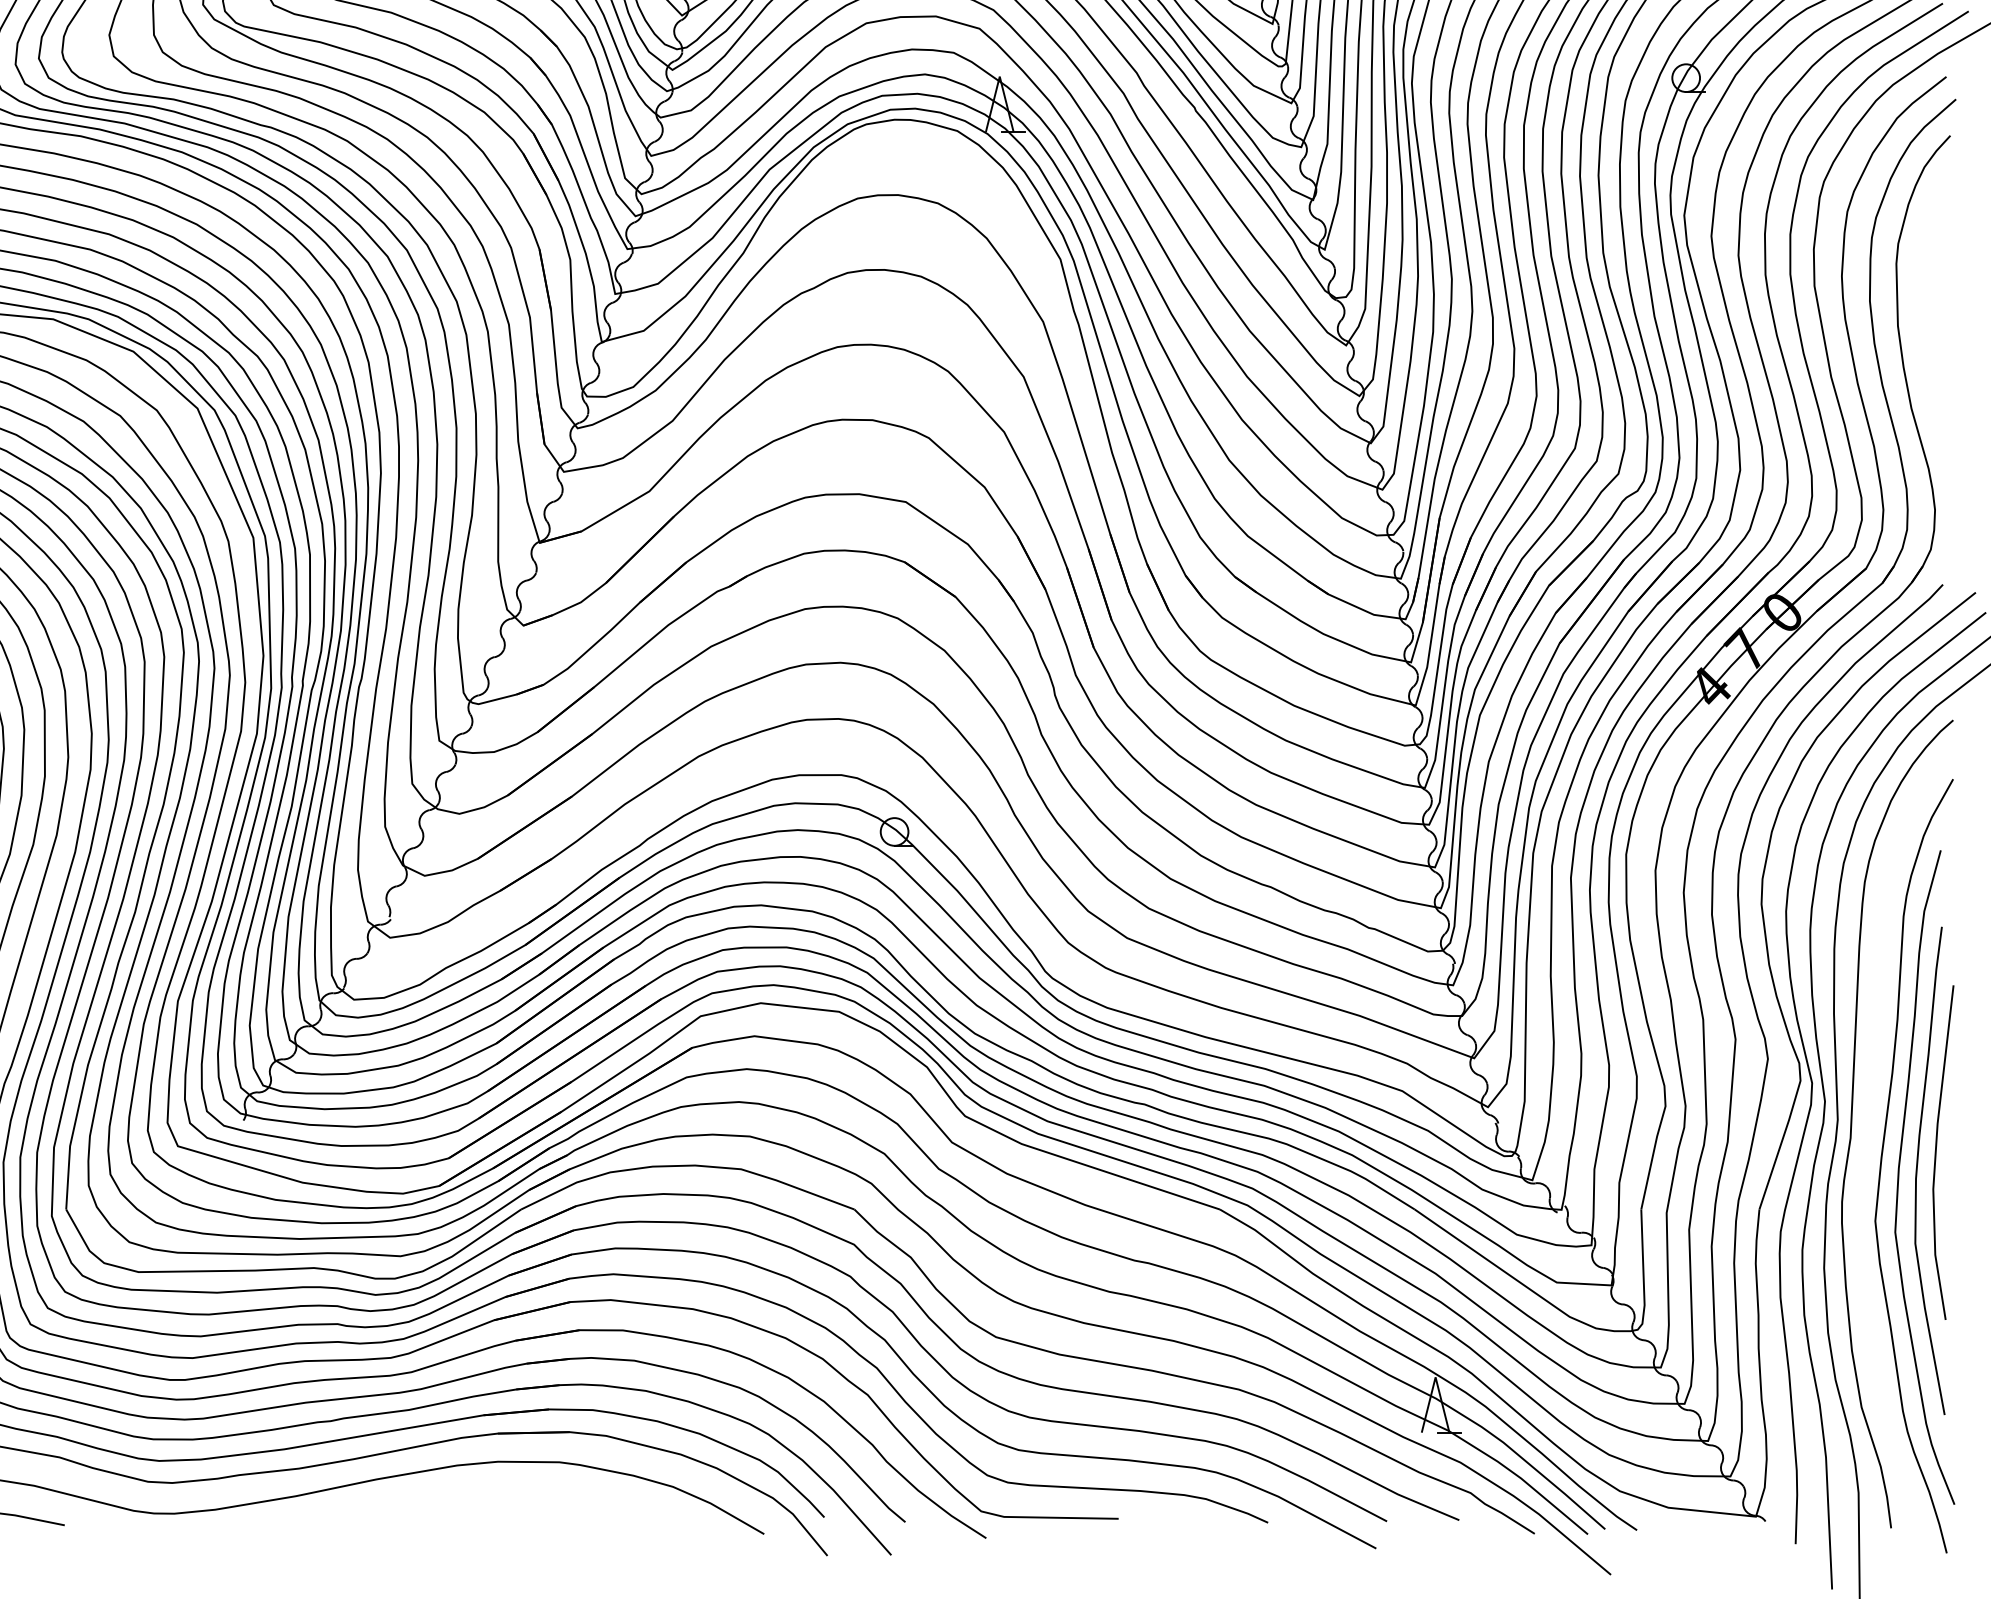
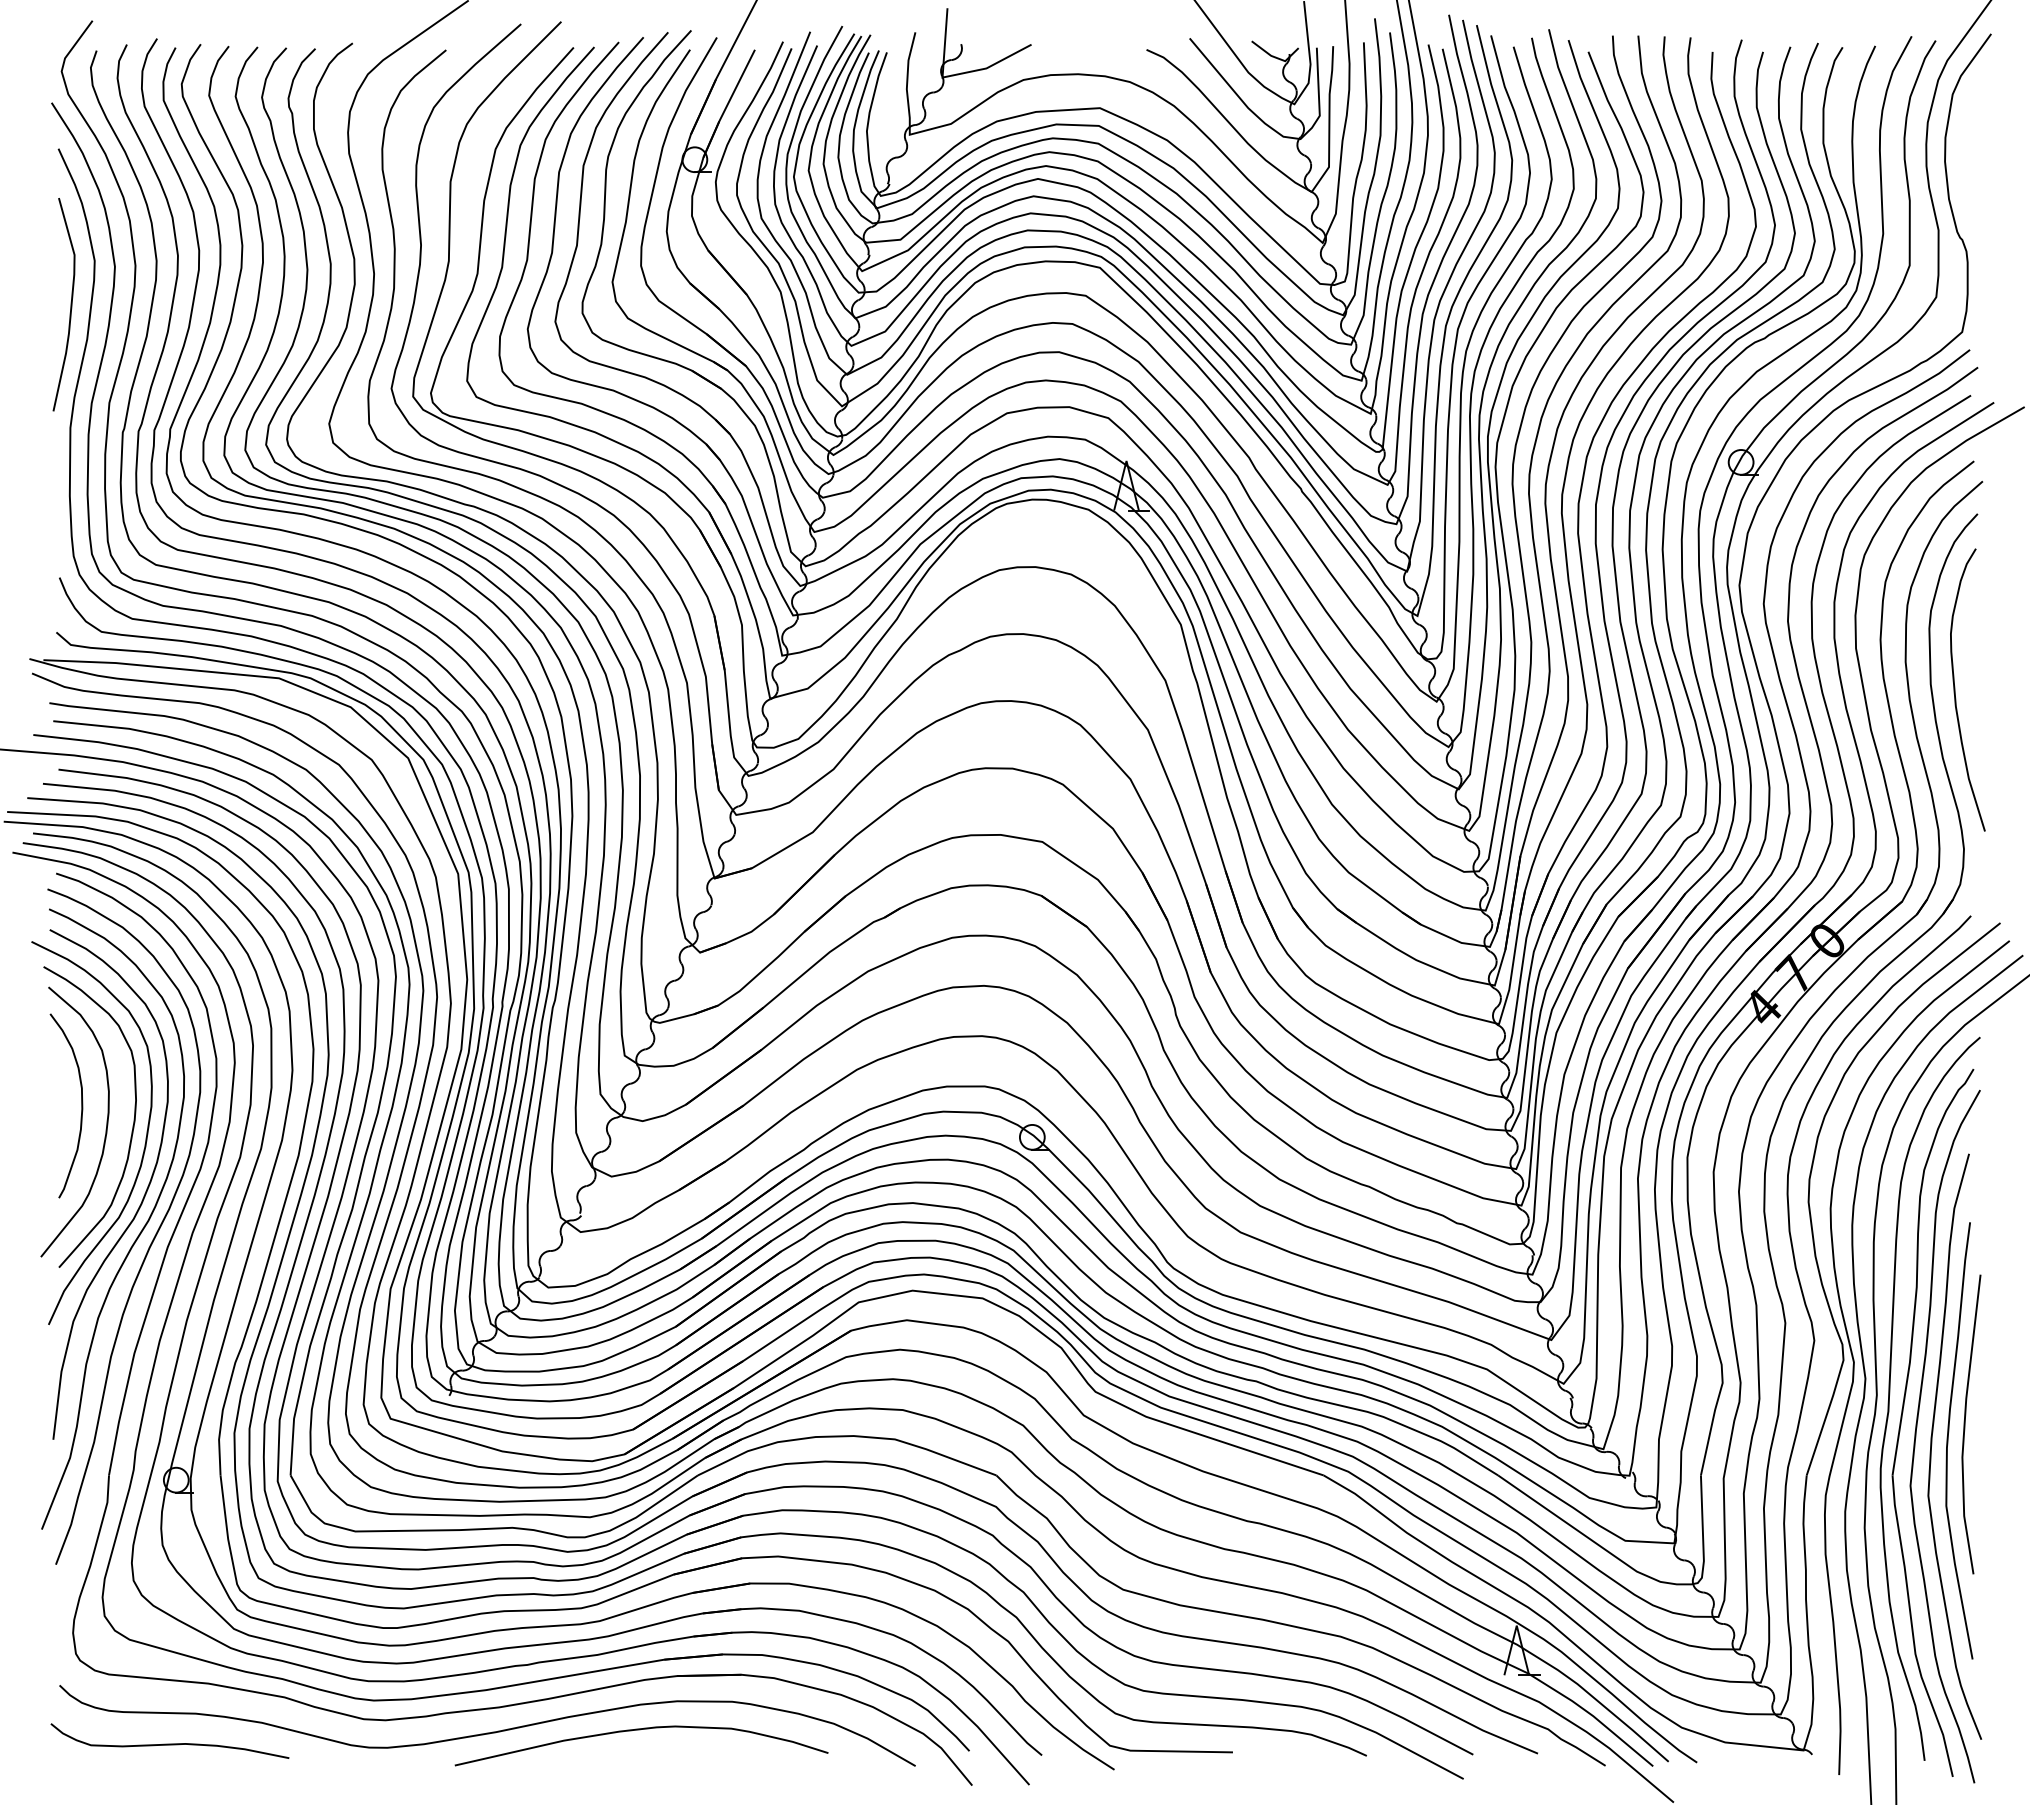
curve: (1925, 331) -> (1955, 689), added
part: (1866, 1147) -> (1902, 1419), added
curve: (456, 1494) -> (640, 1730), added

